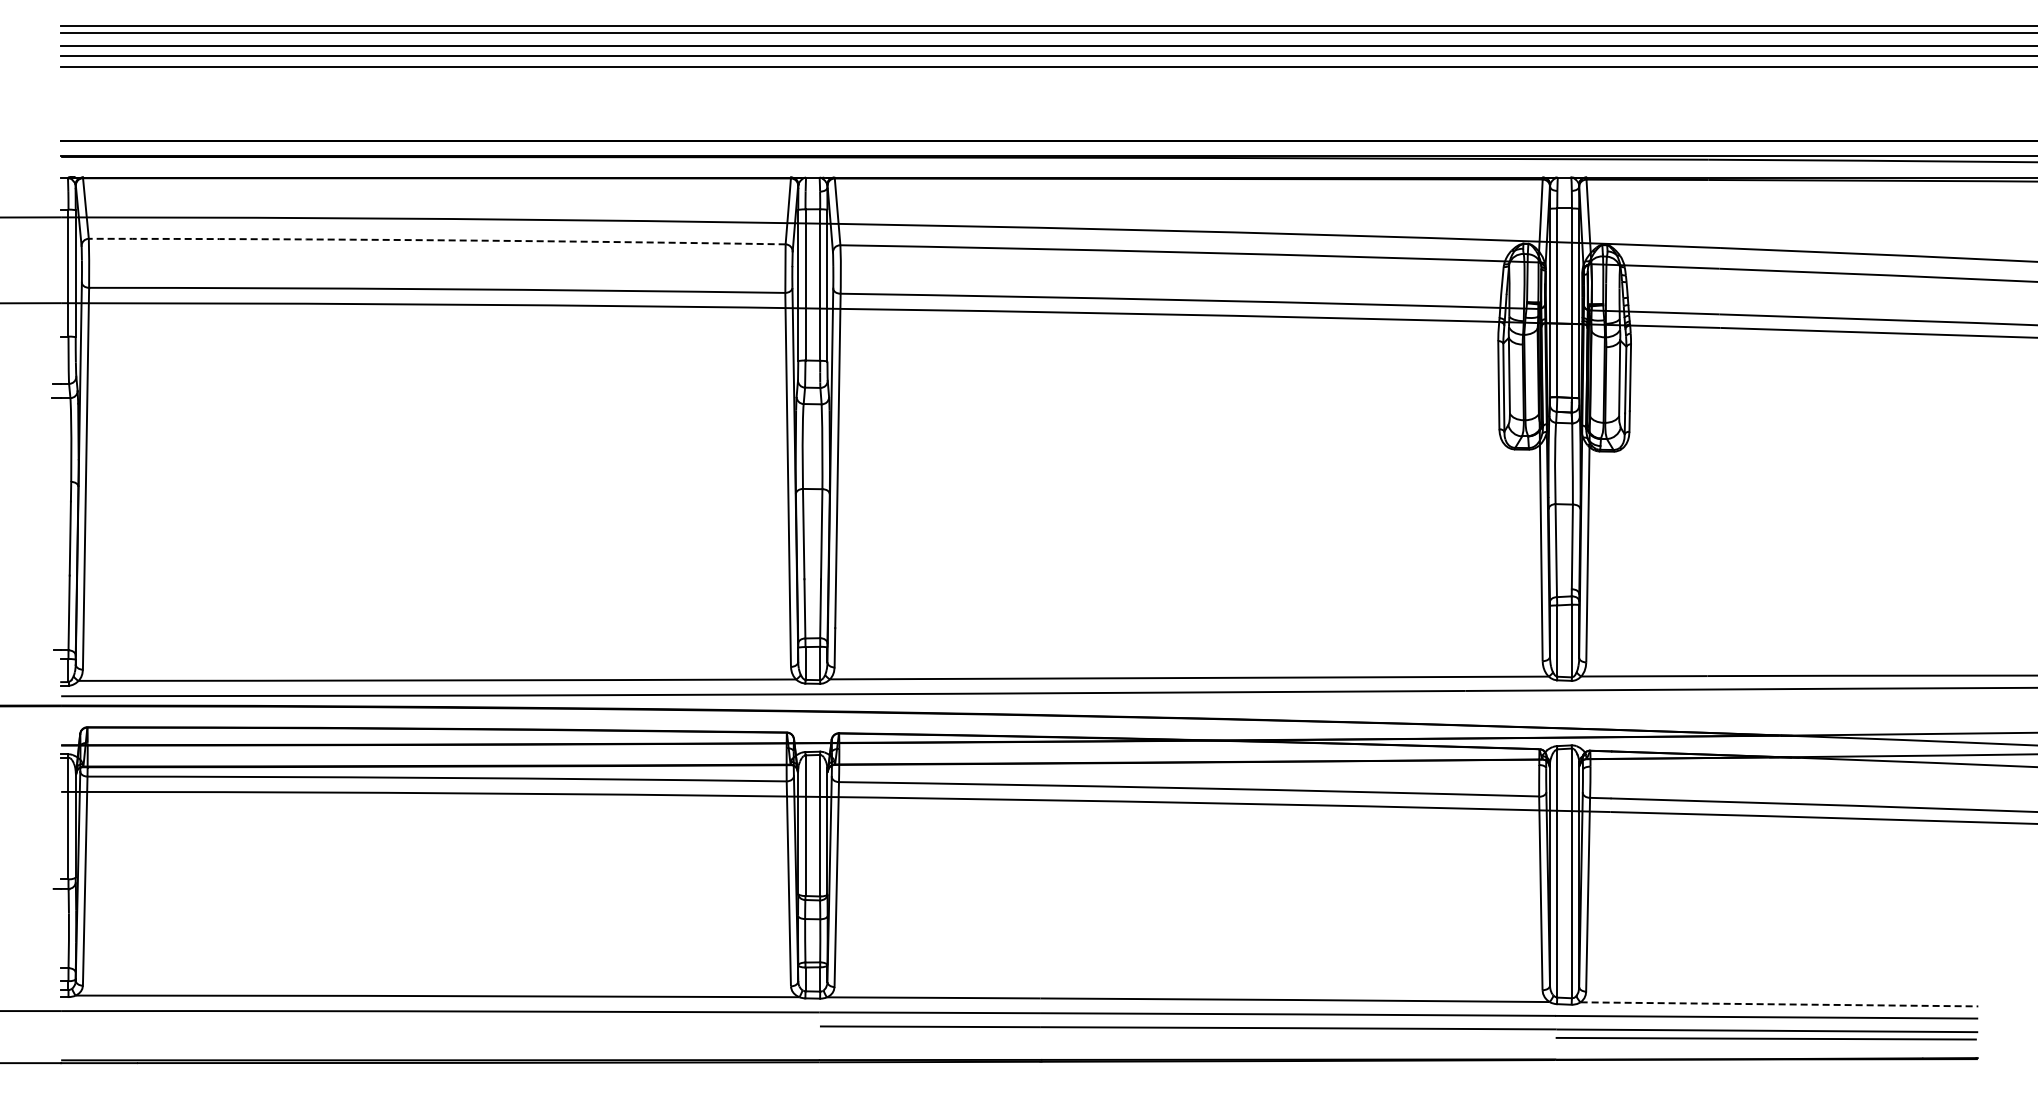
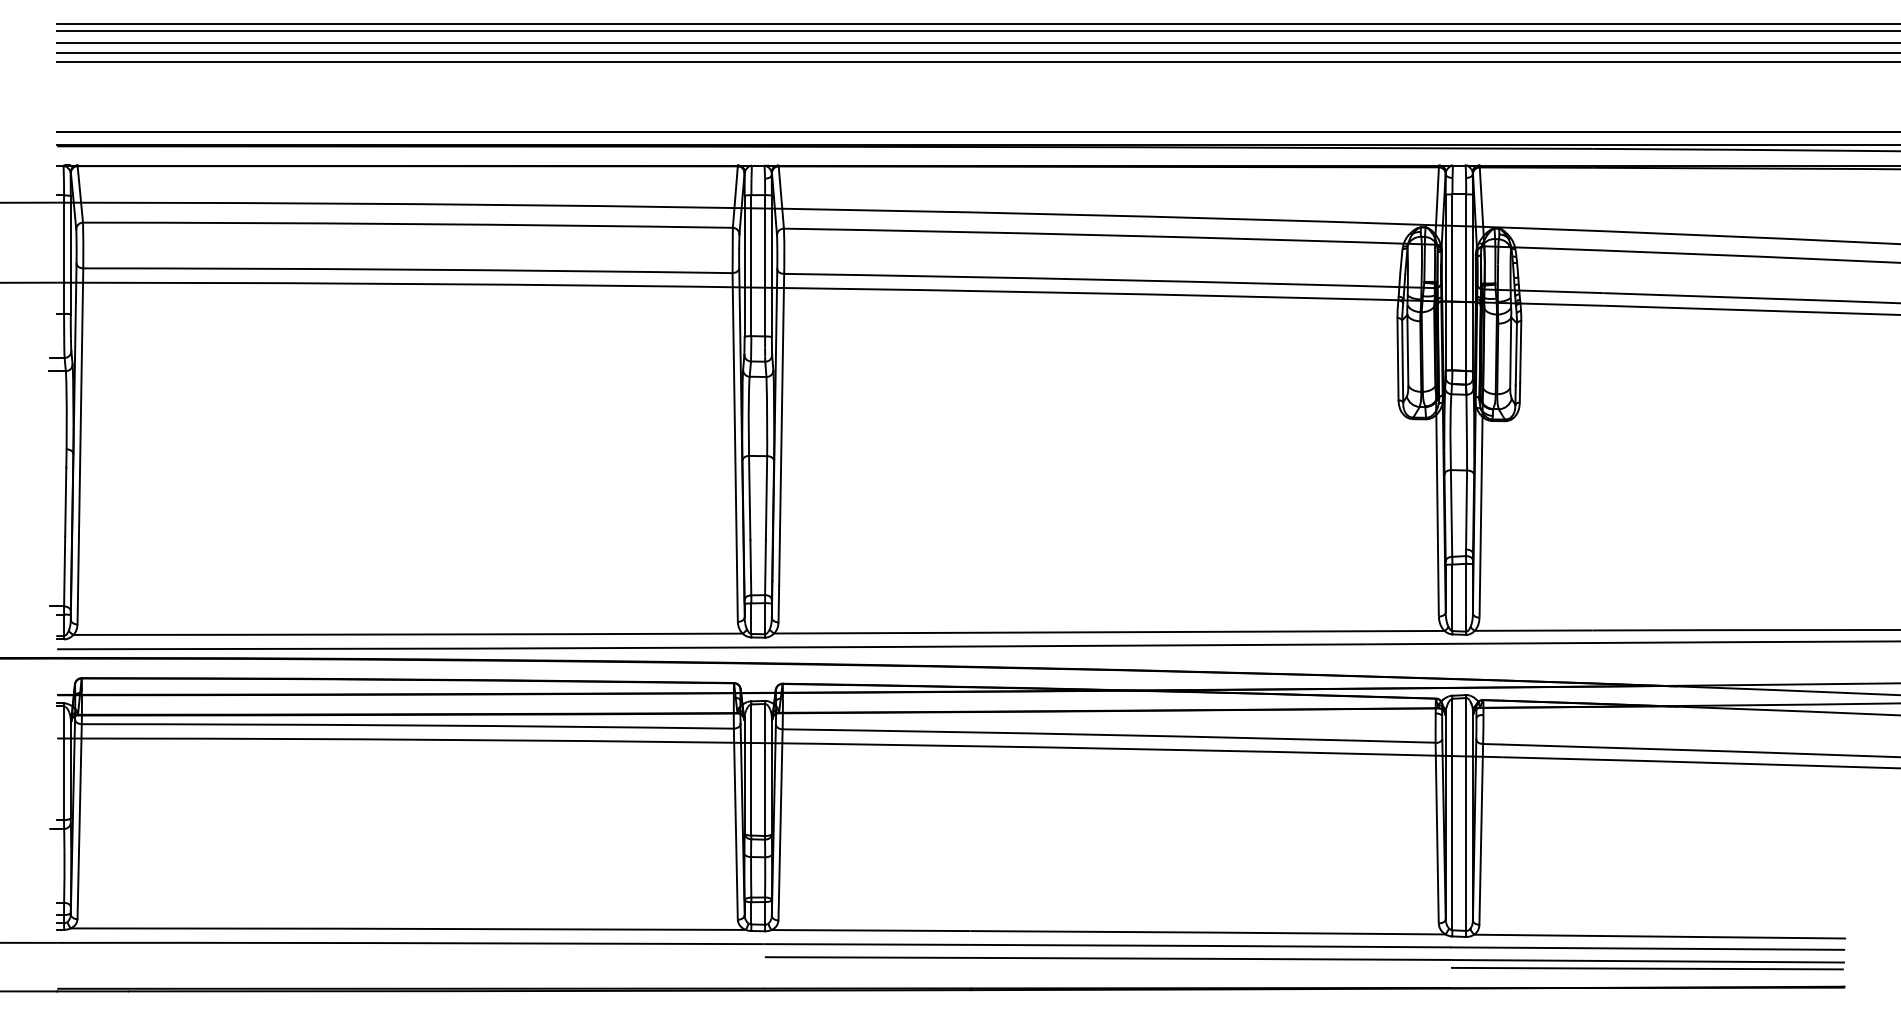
arc: (437, 240) -> (408, 224), dashed -> solid
line: (1779, 1004) -> (1659, 936), dashed -> solid

